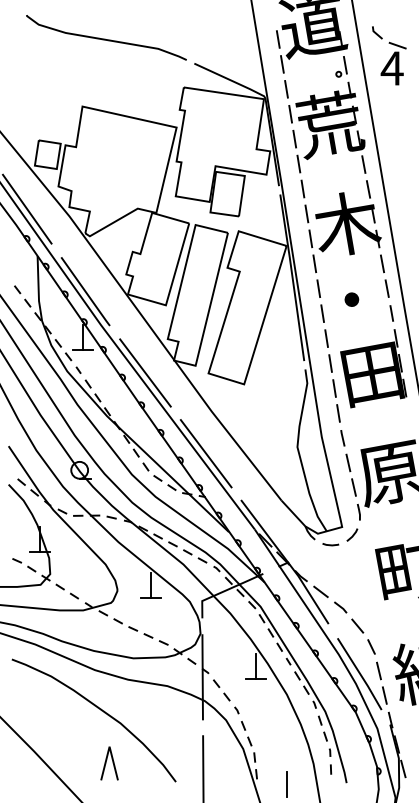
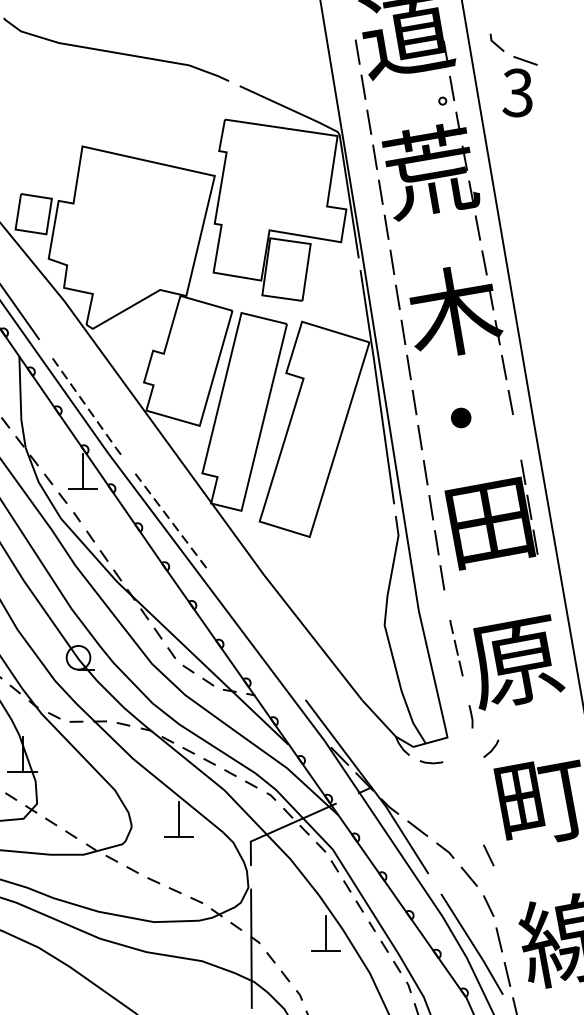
text: (391, 68) -> (516, 92), 4 -> 3
line: (85, 292) -> (86, 407), solid -> dashed
line: (391, 313) -> (516, 437), removed
line: (145, 373) -> (171, 521), solid -> dashed
line: (205, 453) -> (255, 634), removed
part: (348, 463) -> (456, 648), size x0.6
line: (352, 534) -> (491, 748), moved
line: (371, 610) -> (488, 854), added

